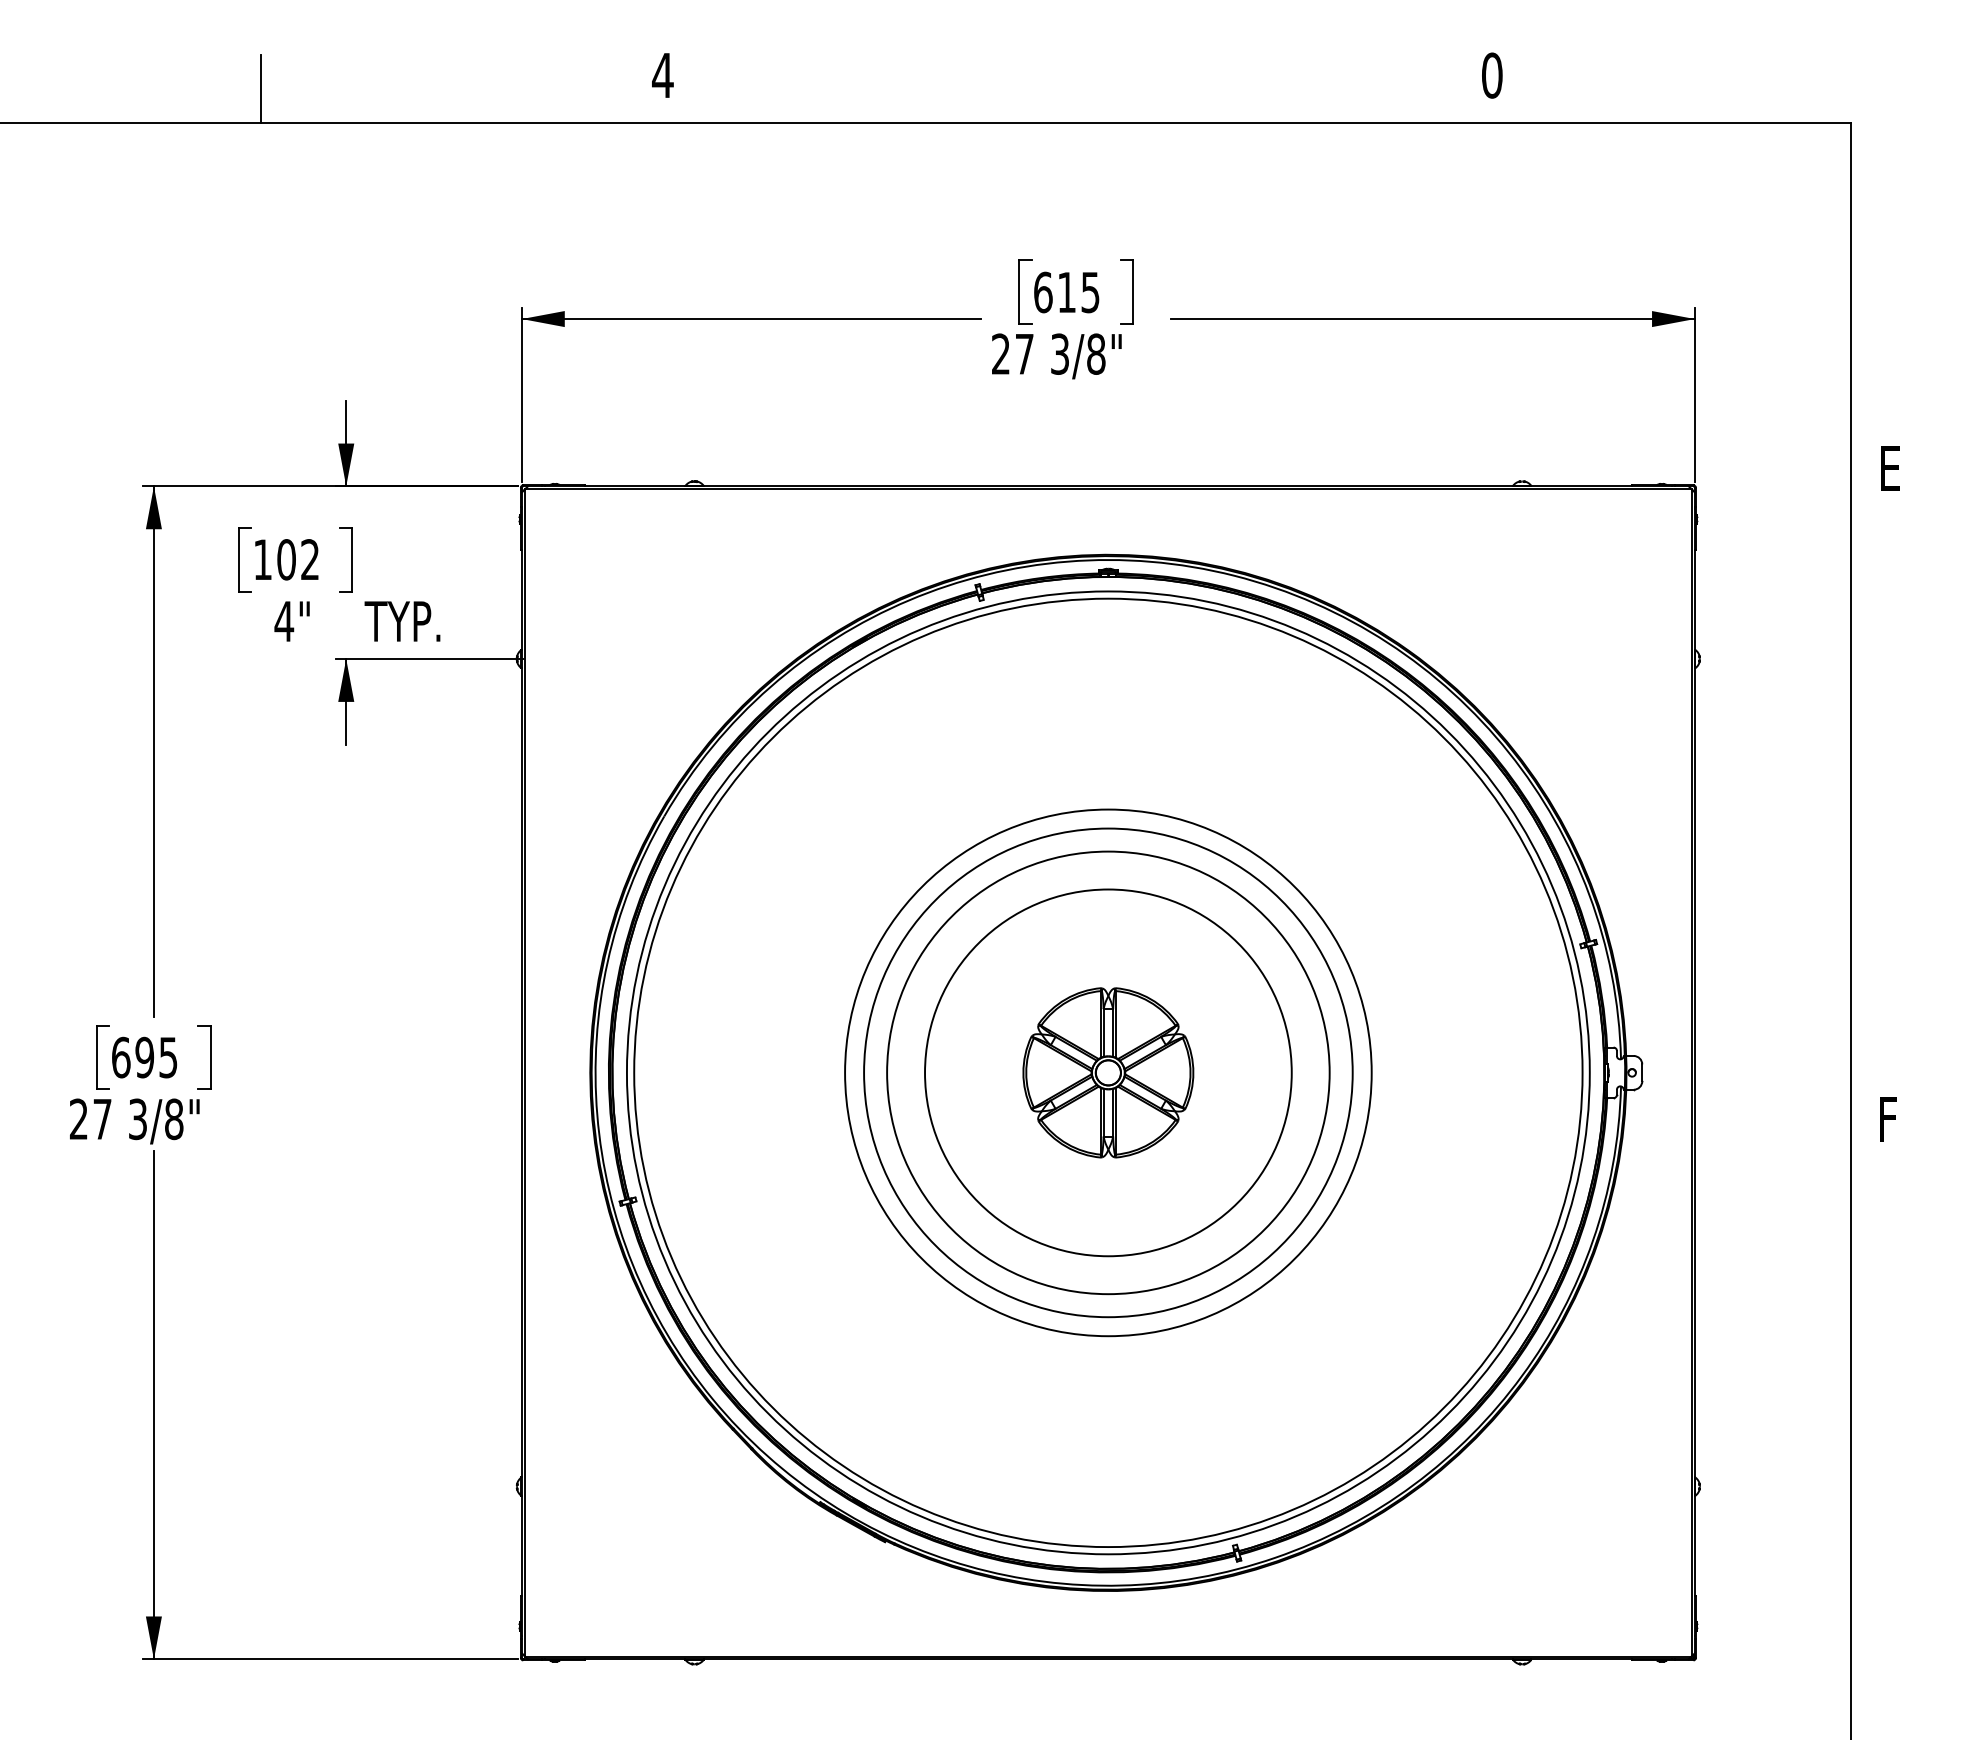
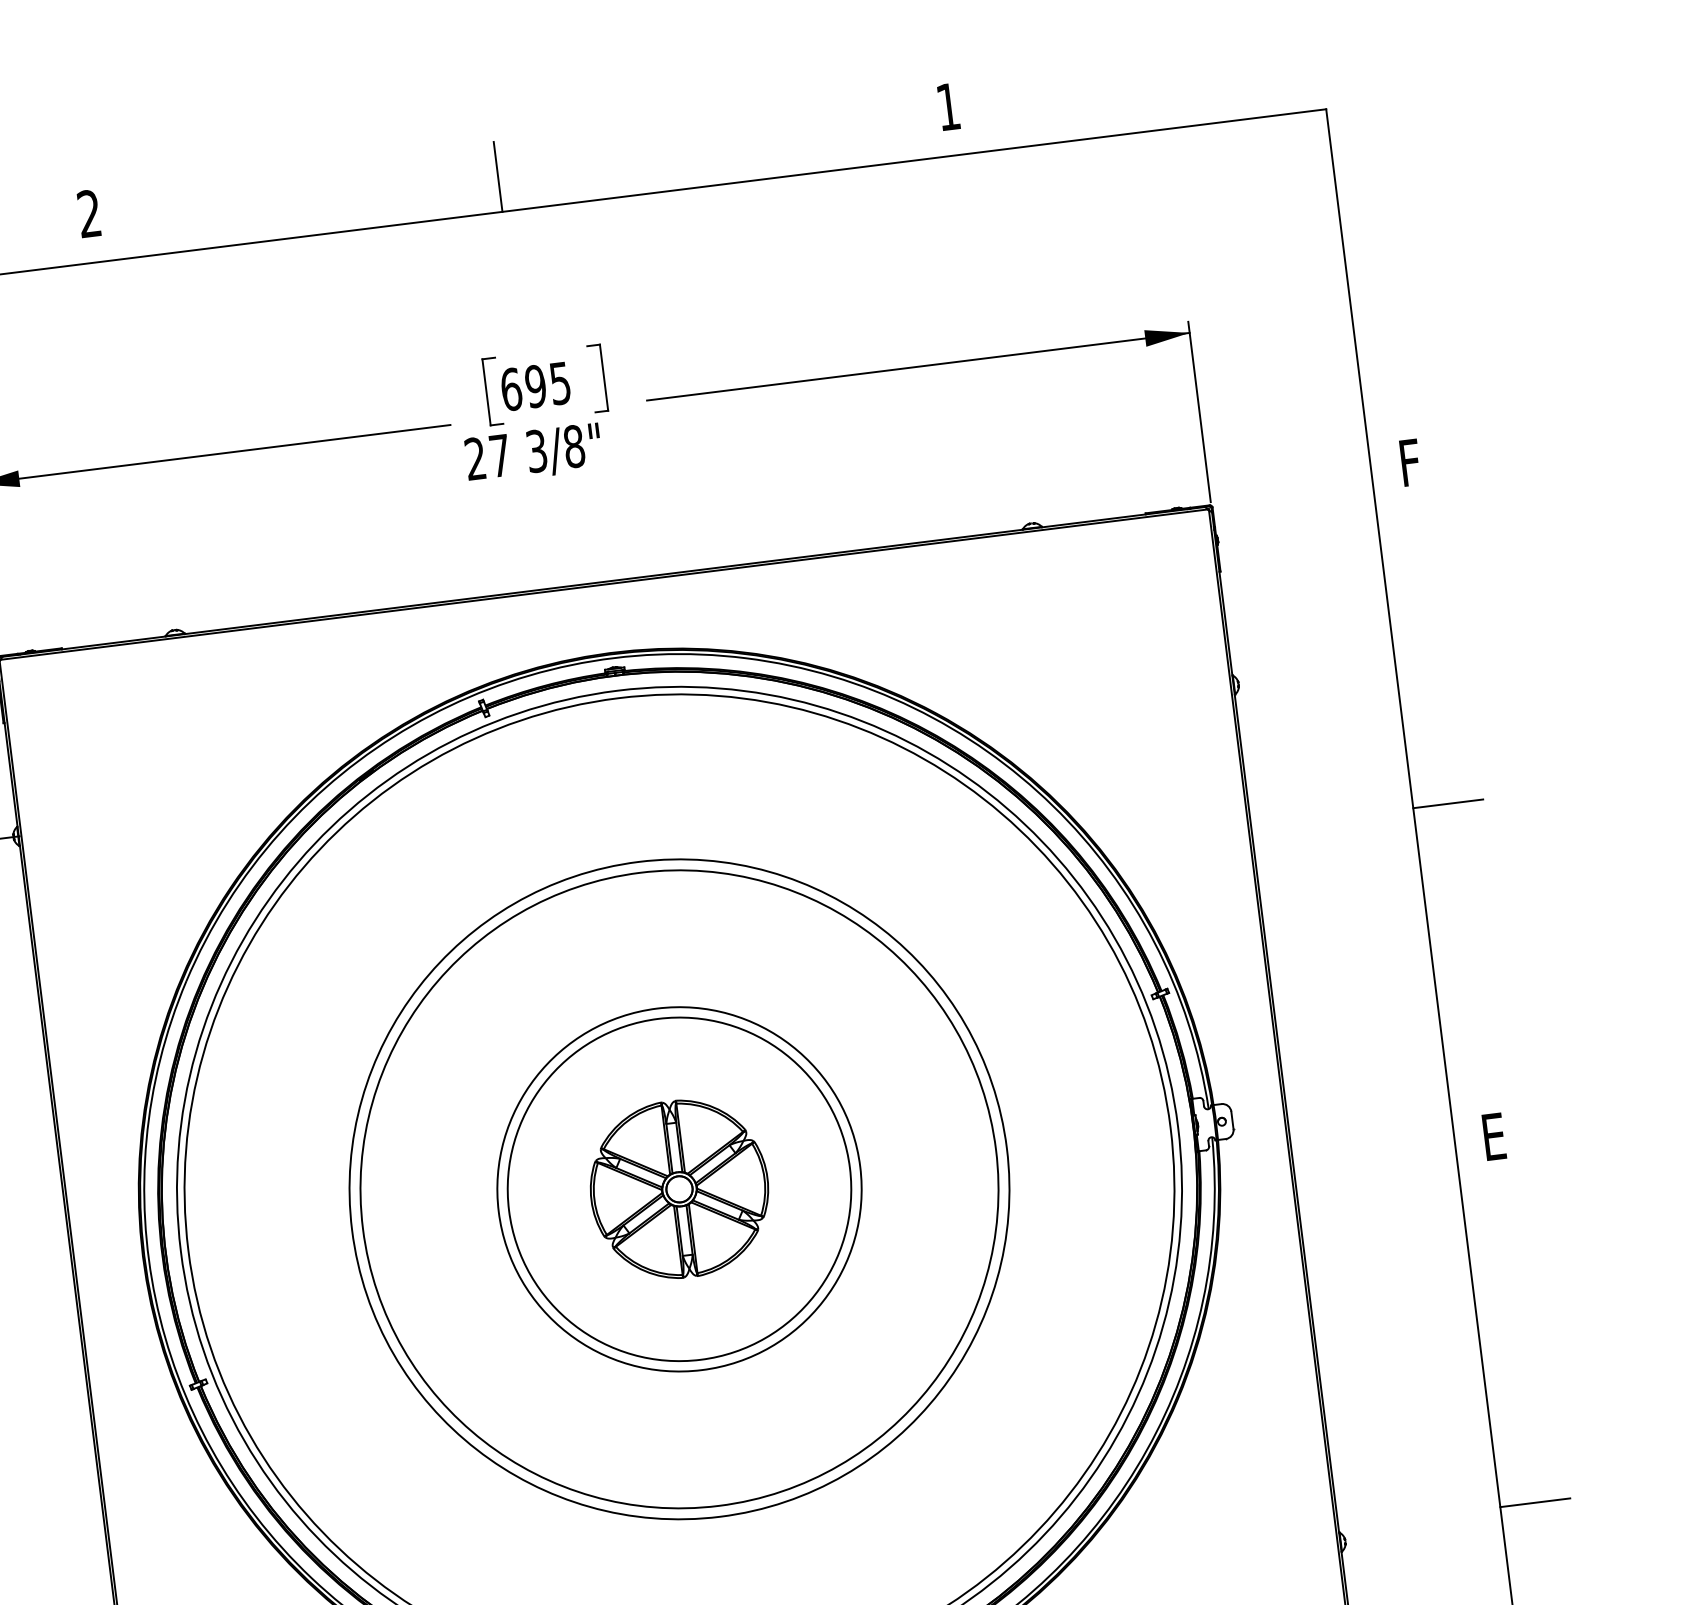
text: (662, 74) -> (88, 212), 4 -> 2
text: (1492, 75) -> (948, 106), 0 -> 1
line: (1055, 88) -> (497, 176), added
text: (1066, 292) -> (535, 386), 615 -> 695
text: (1892, 468) -> (1413, 462), E -> F
line: (1884, 797) -> (1447, 804), added
circle: (1107, 1072) -> (678, 1189), size x0.62
circle: (1107, 1072) -> (678, 1189), size x0.71
circle: (1108, 1072) -> (679, 1188), size x1.43
circle: (1108, 1072) -> (679, 1188), size x1.67
text: (1891, 1119) -> (1496, 1136), F -> E
line: (1884, 1472) -> (1534, 1503), added

